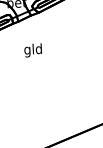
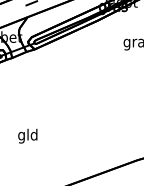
text: (32, 49) -> (27, 135), moved

